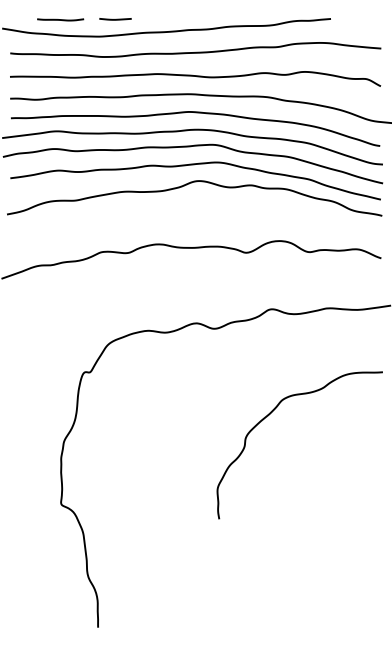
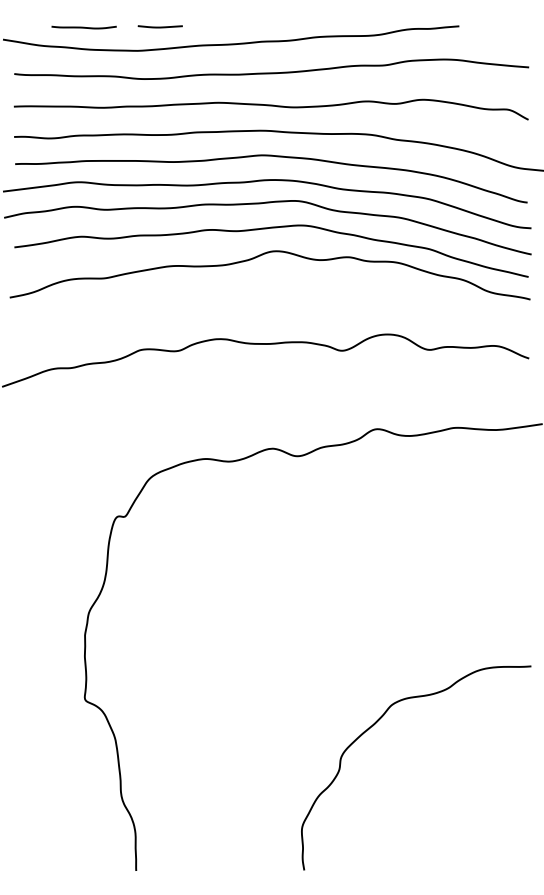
curve: (269, 415) -> (373, 726), moved

